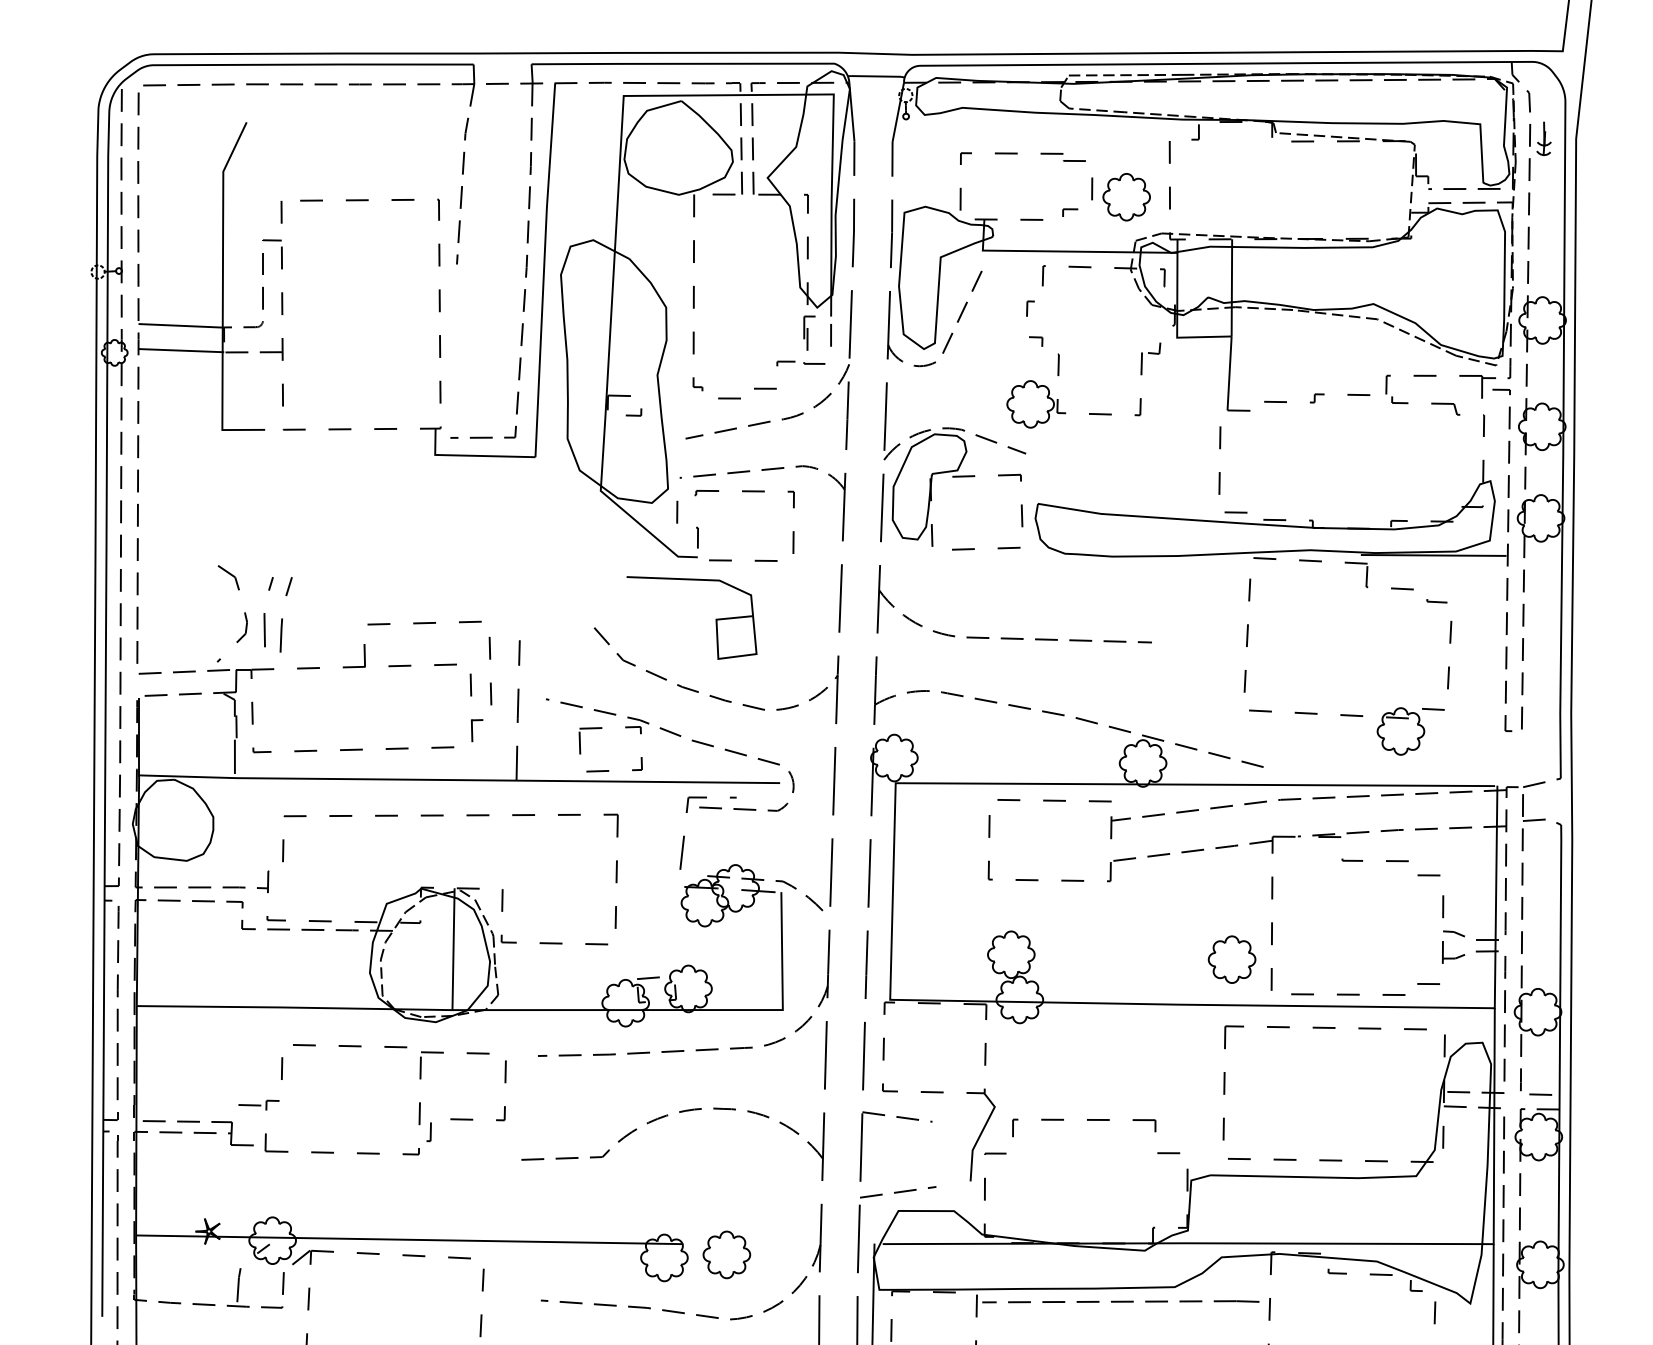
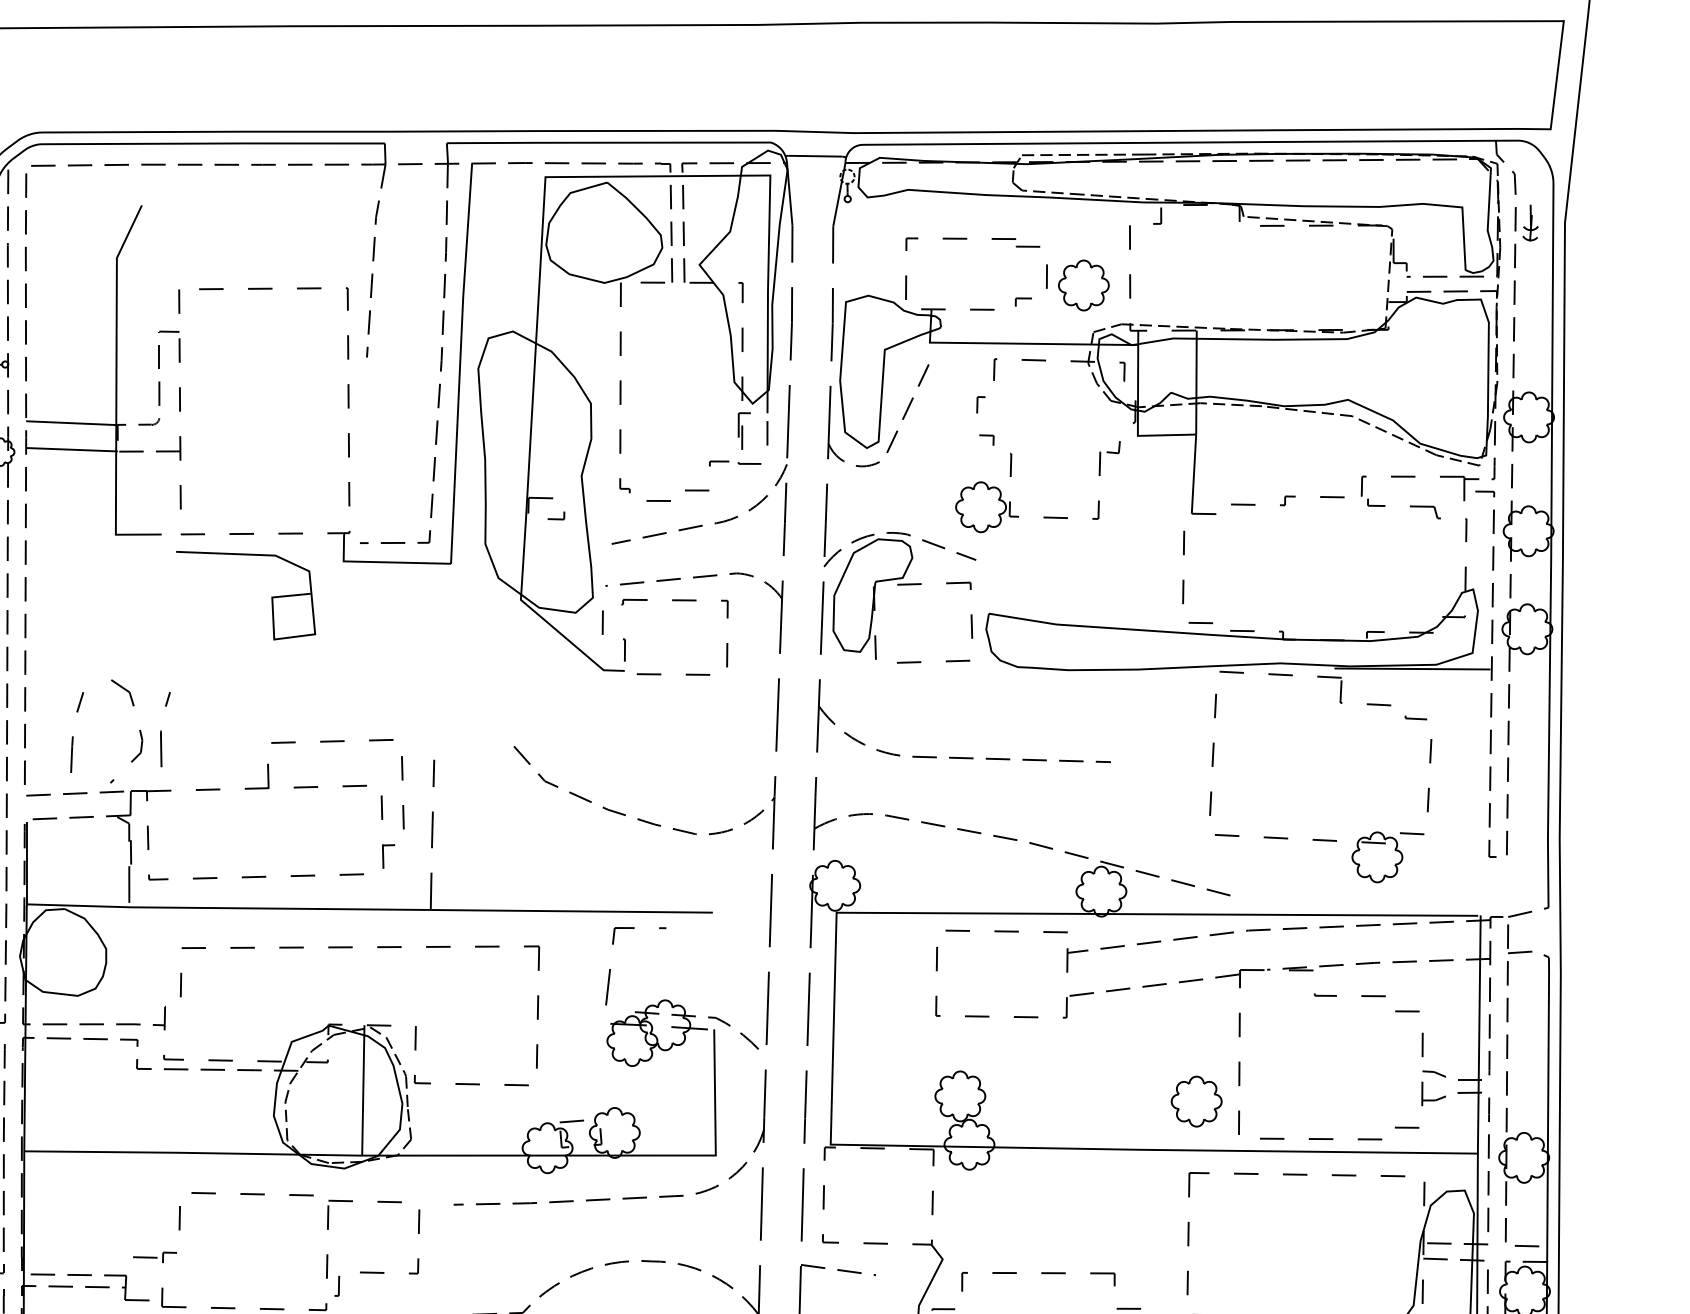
line: (282, 618) -> (73, 736), moved
curve: (715, 619) -> (271, 597), moved
part: (675, 735) -> (600, 861), removed

